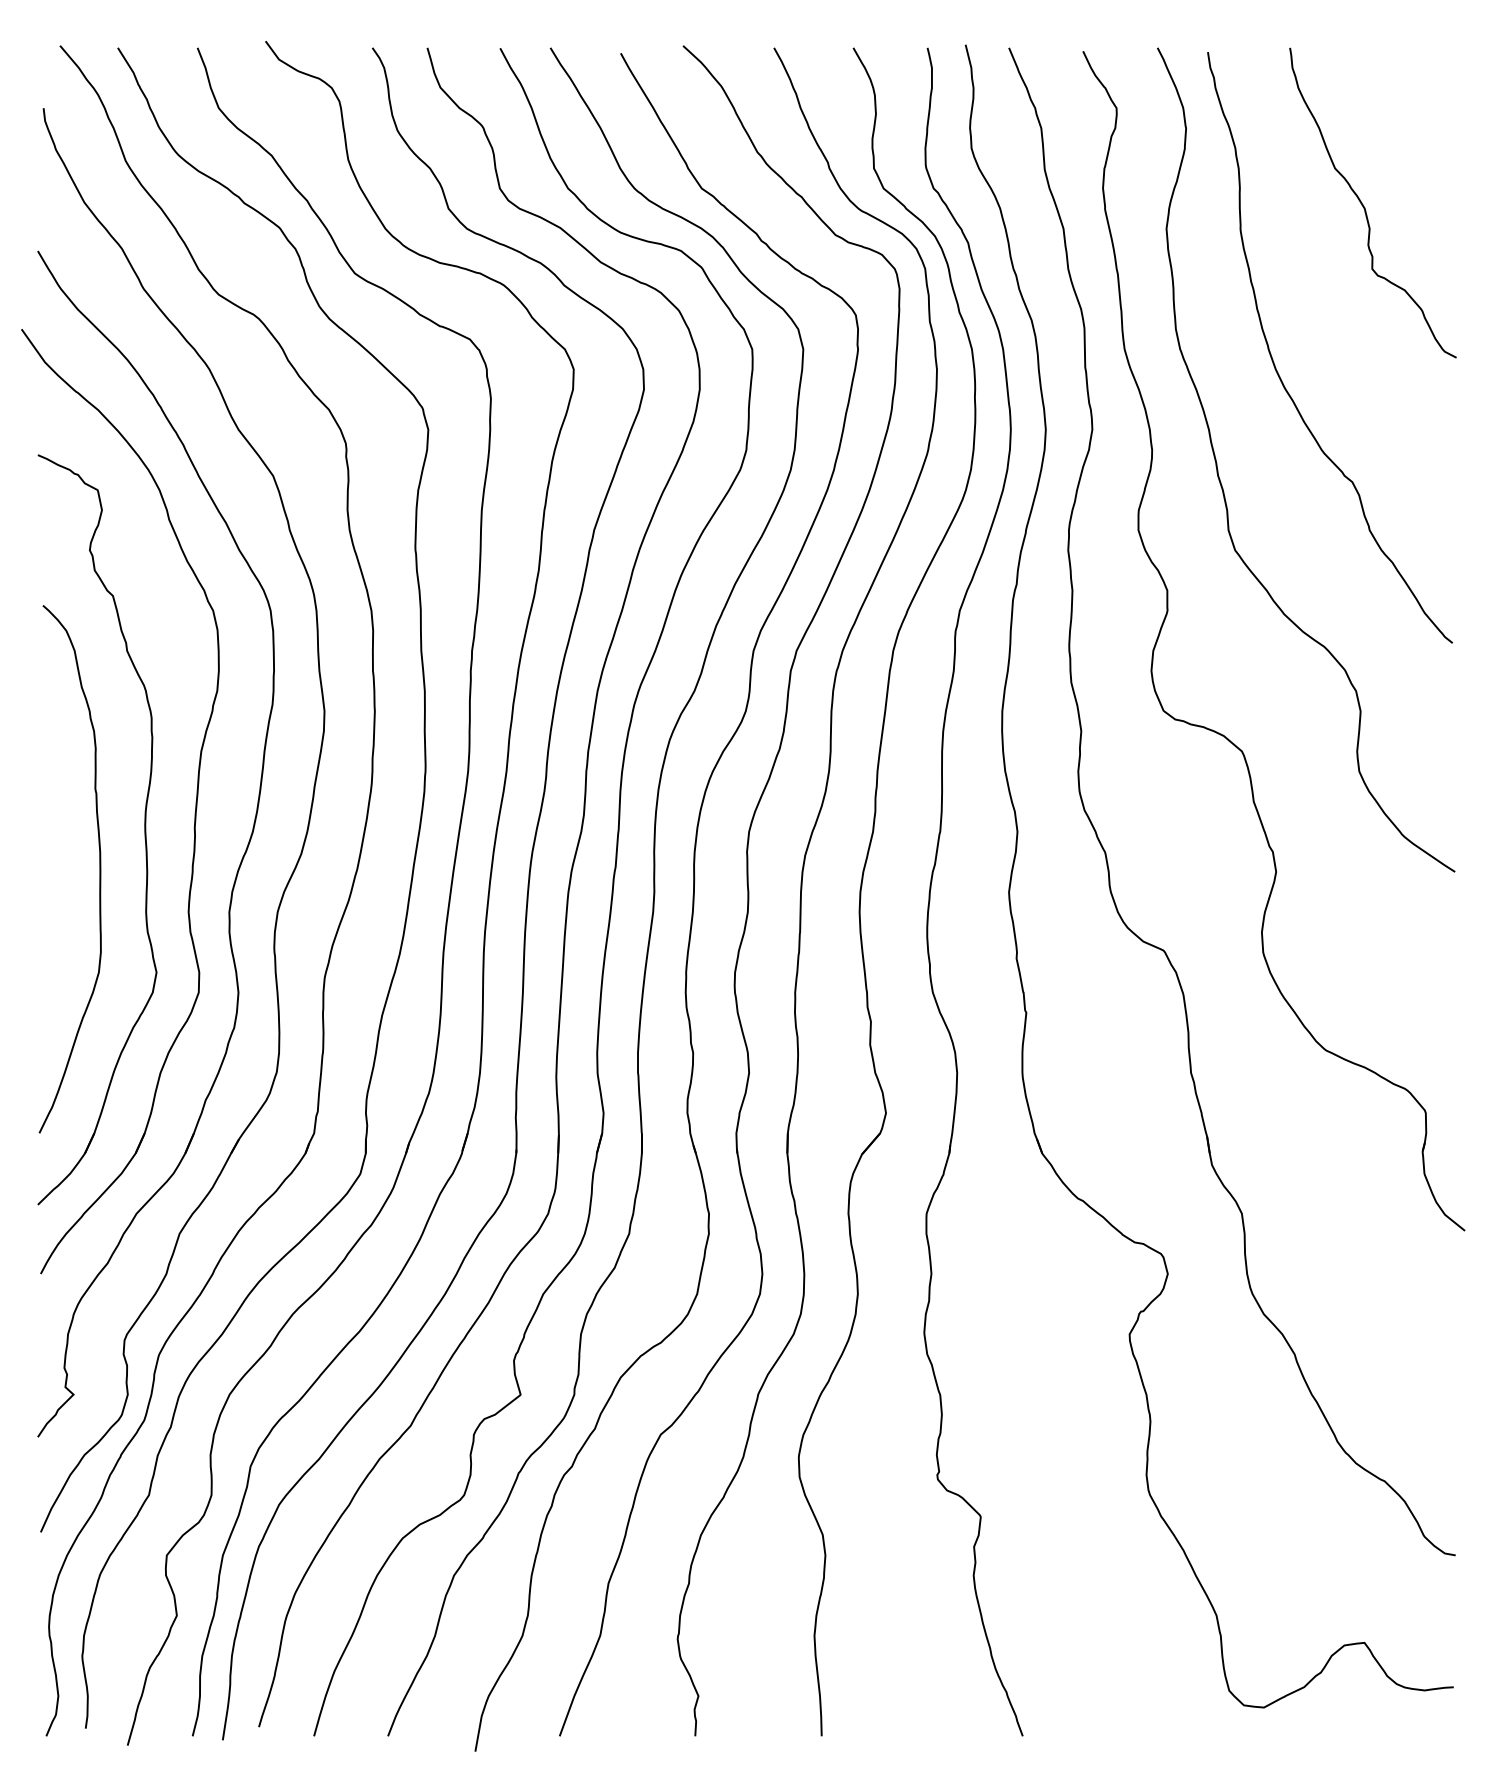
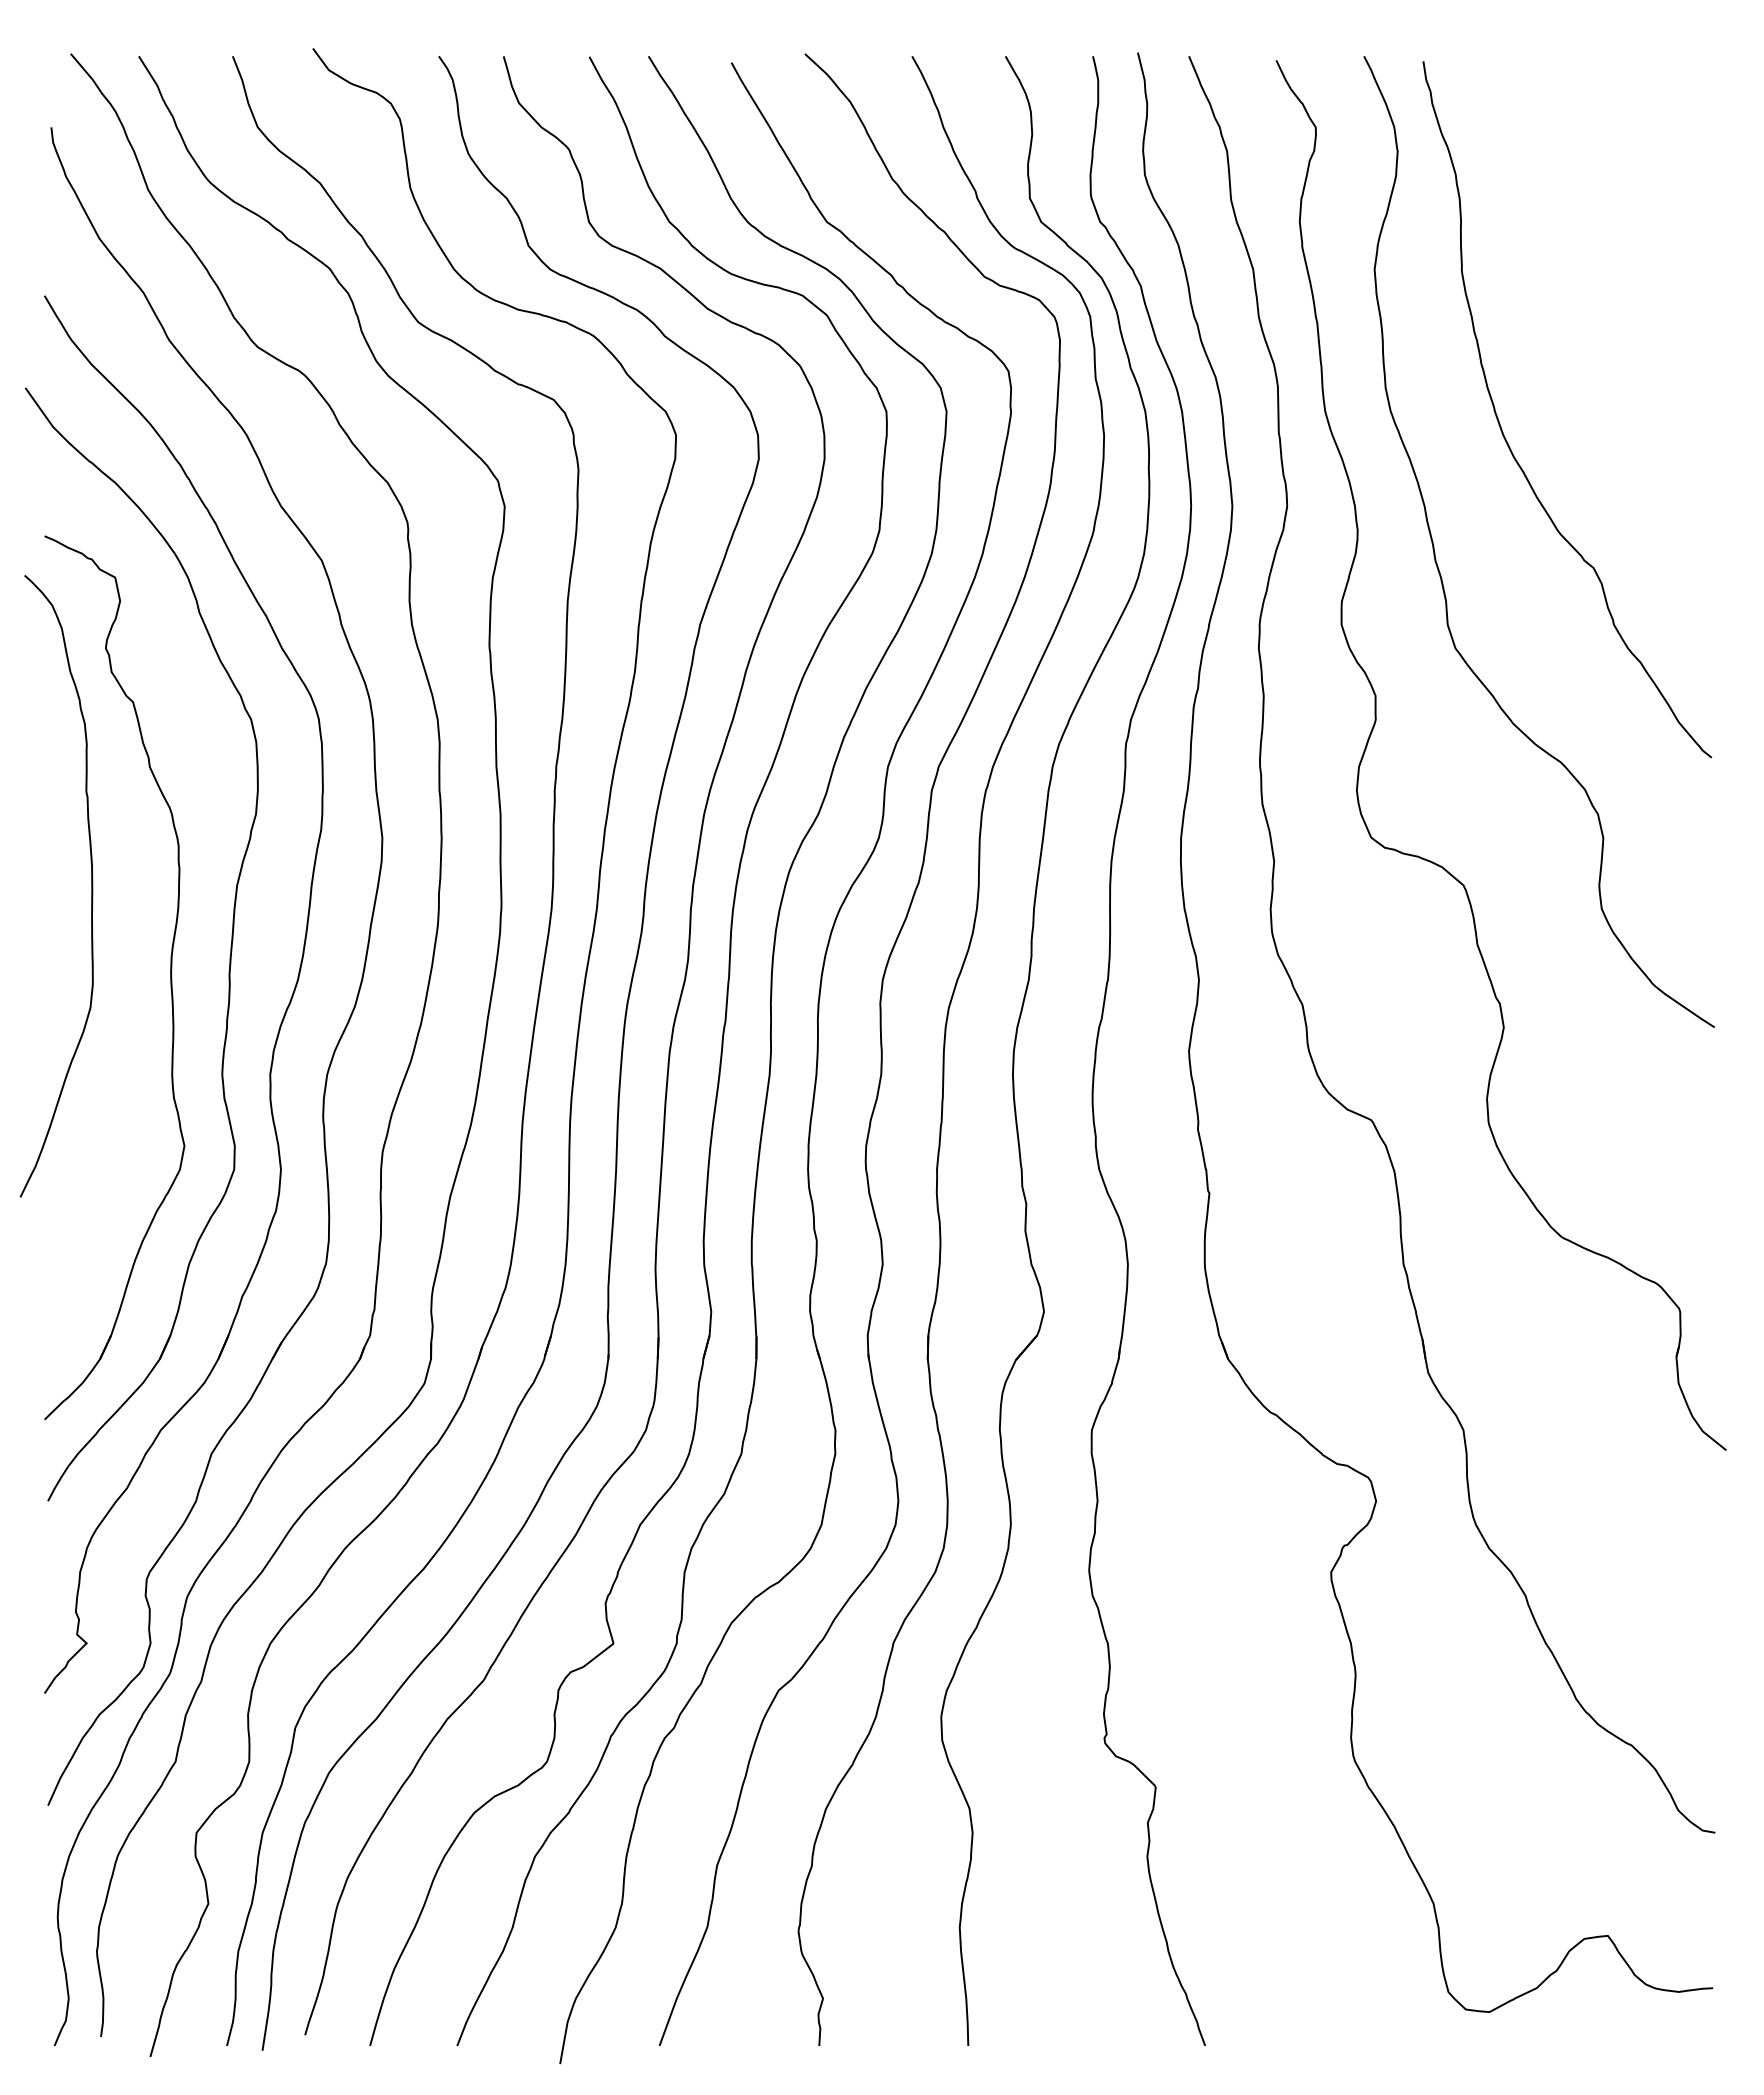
curve: (1365, 207) -> (1608, 244), removed
curve: (99, 869) -> (91, 886), moved

